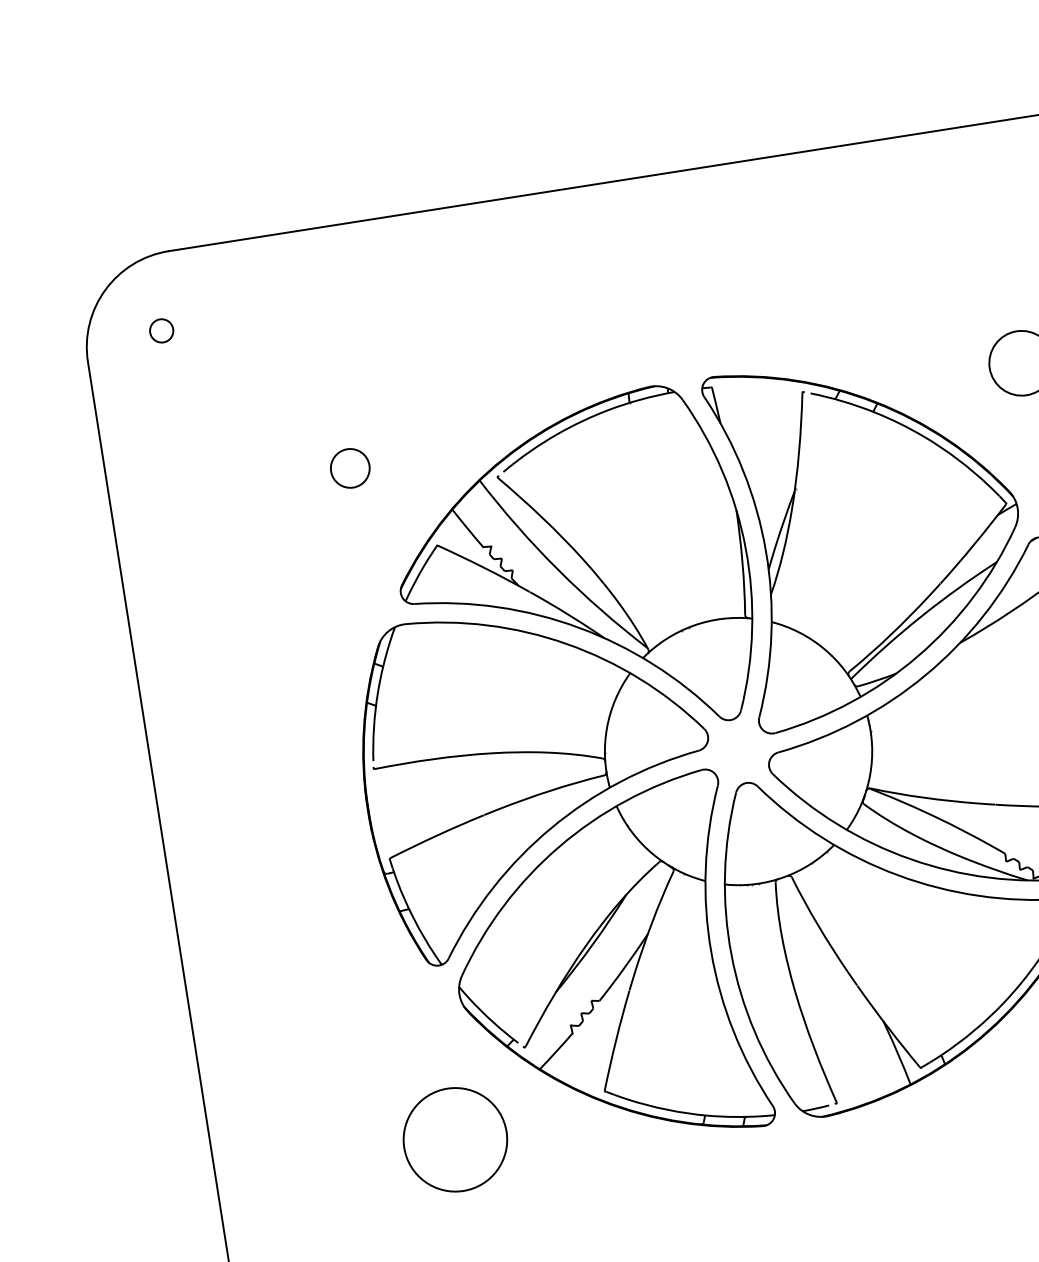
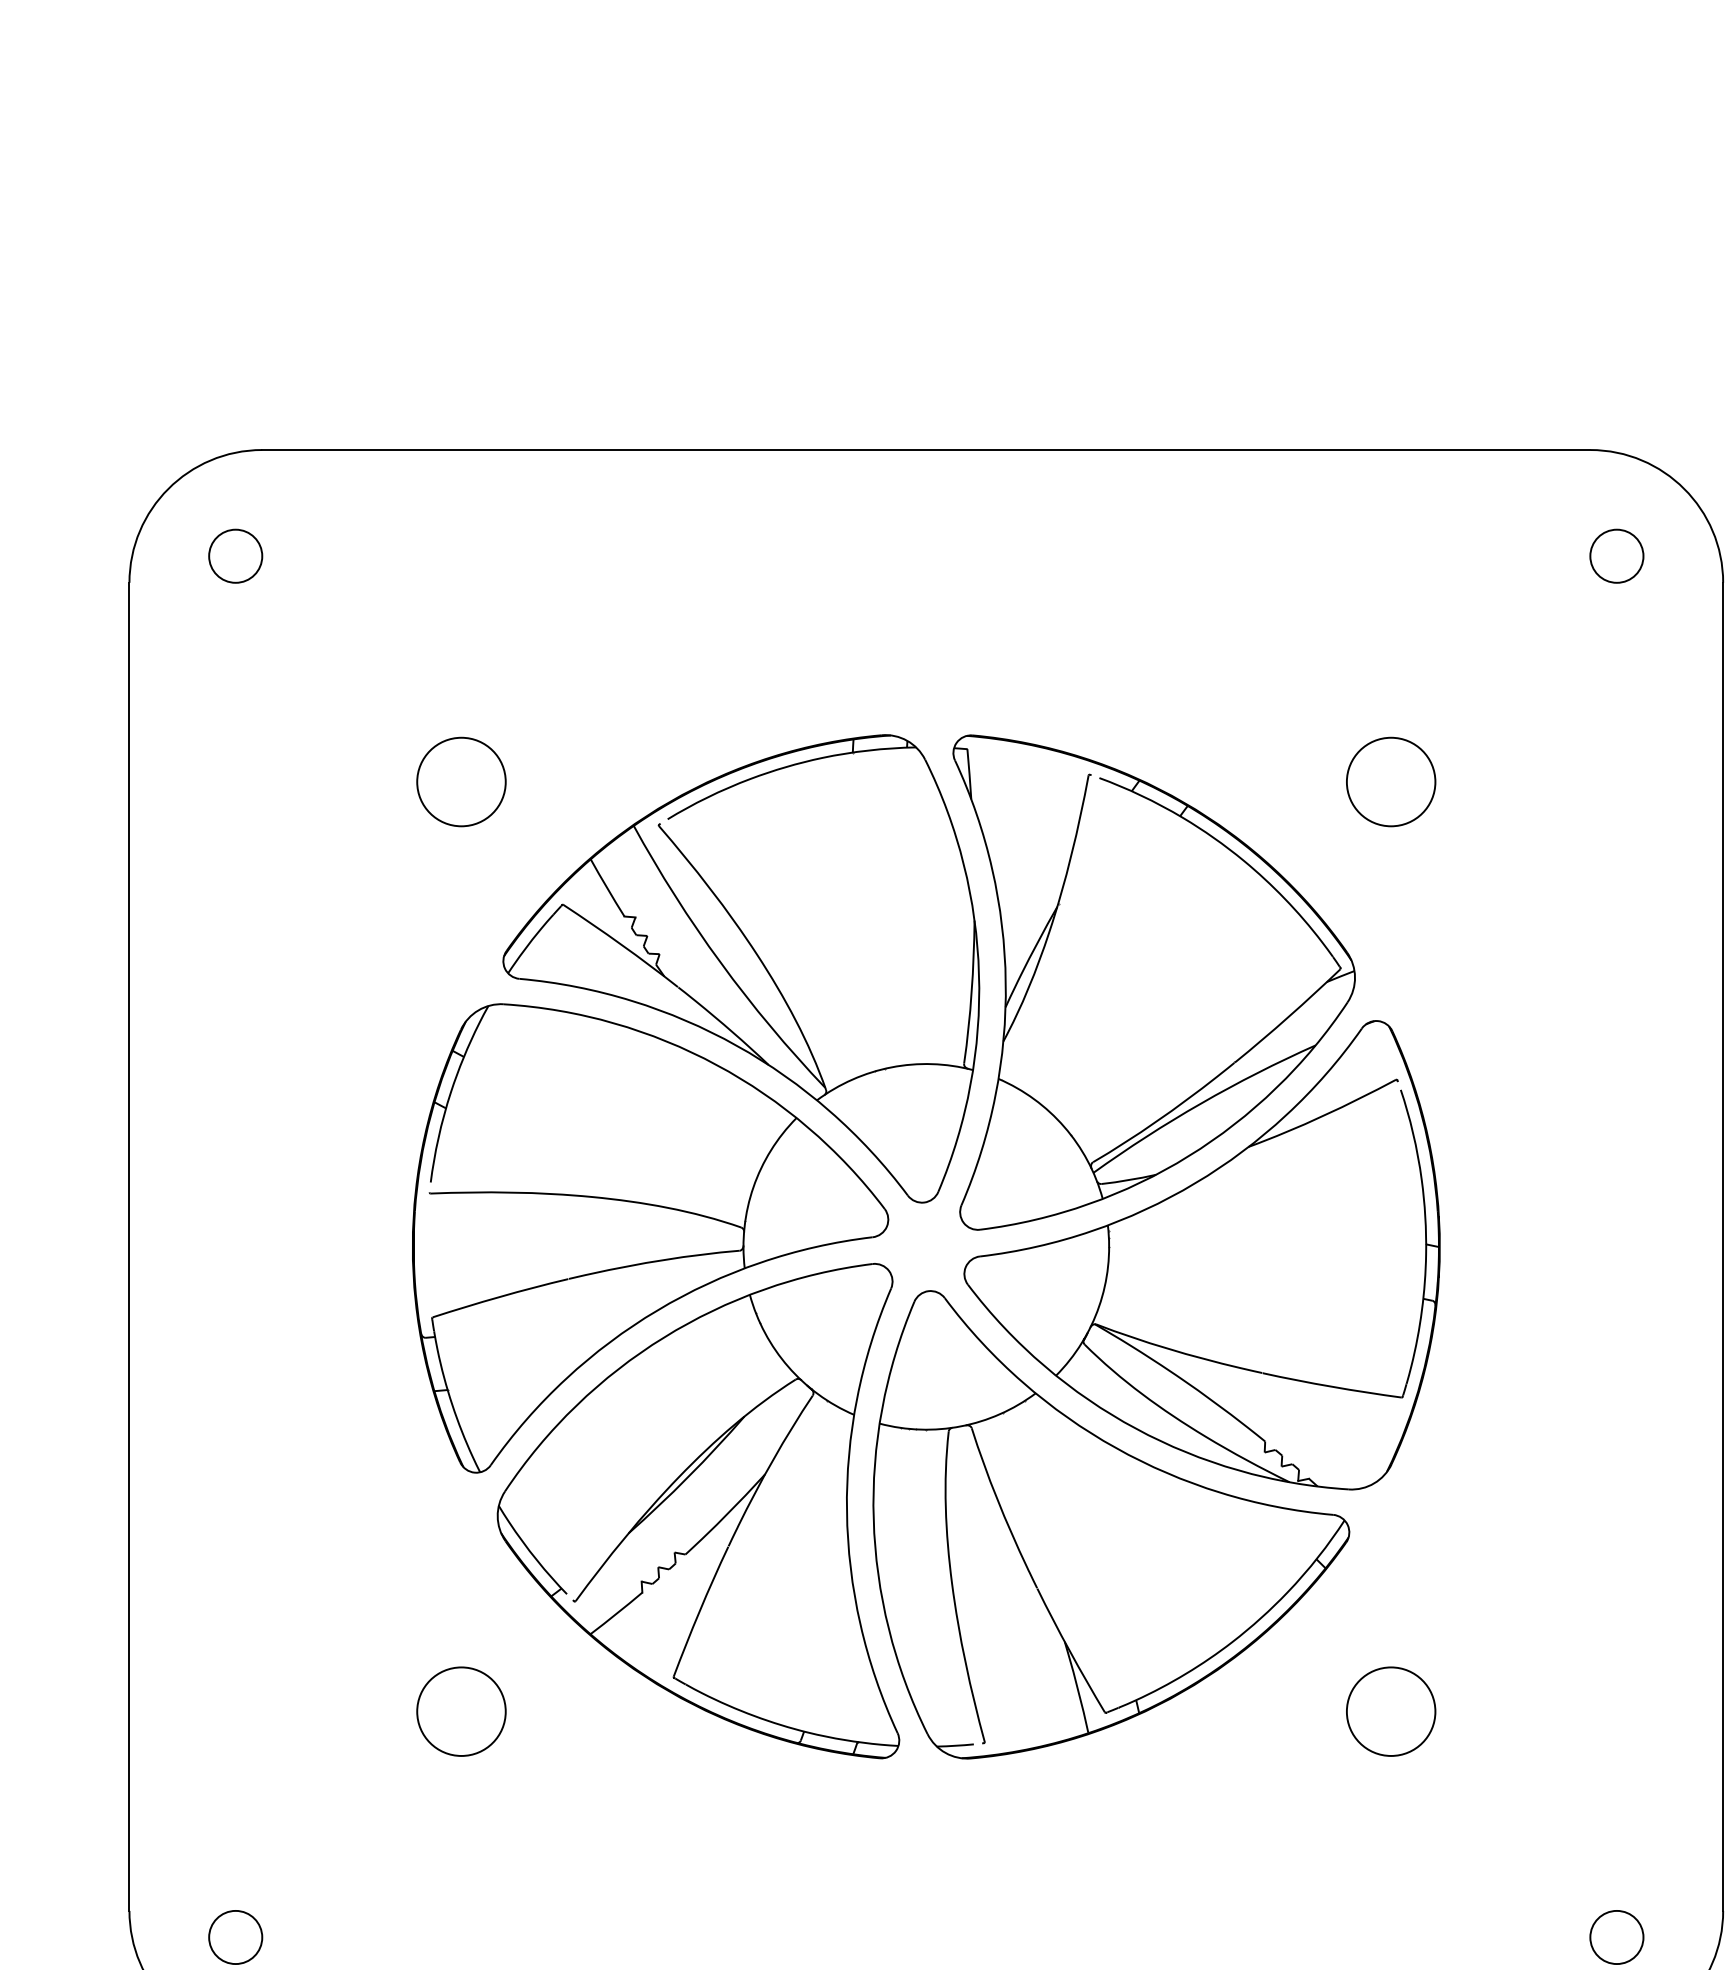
circle: (161, 330) -> (235, 555), size x1.67
circle: (350, 468) -> (461, 781), size x1.67
circle: (455, 1139) -> (461, 1711), size x0.62

